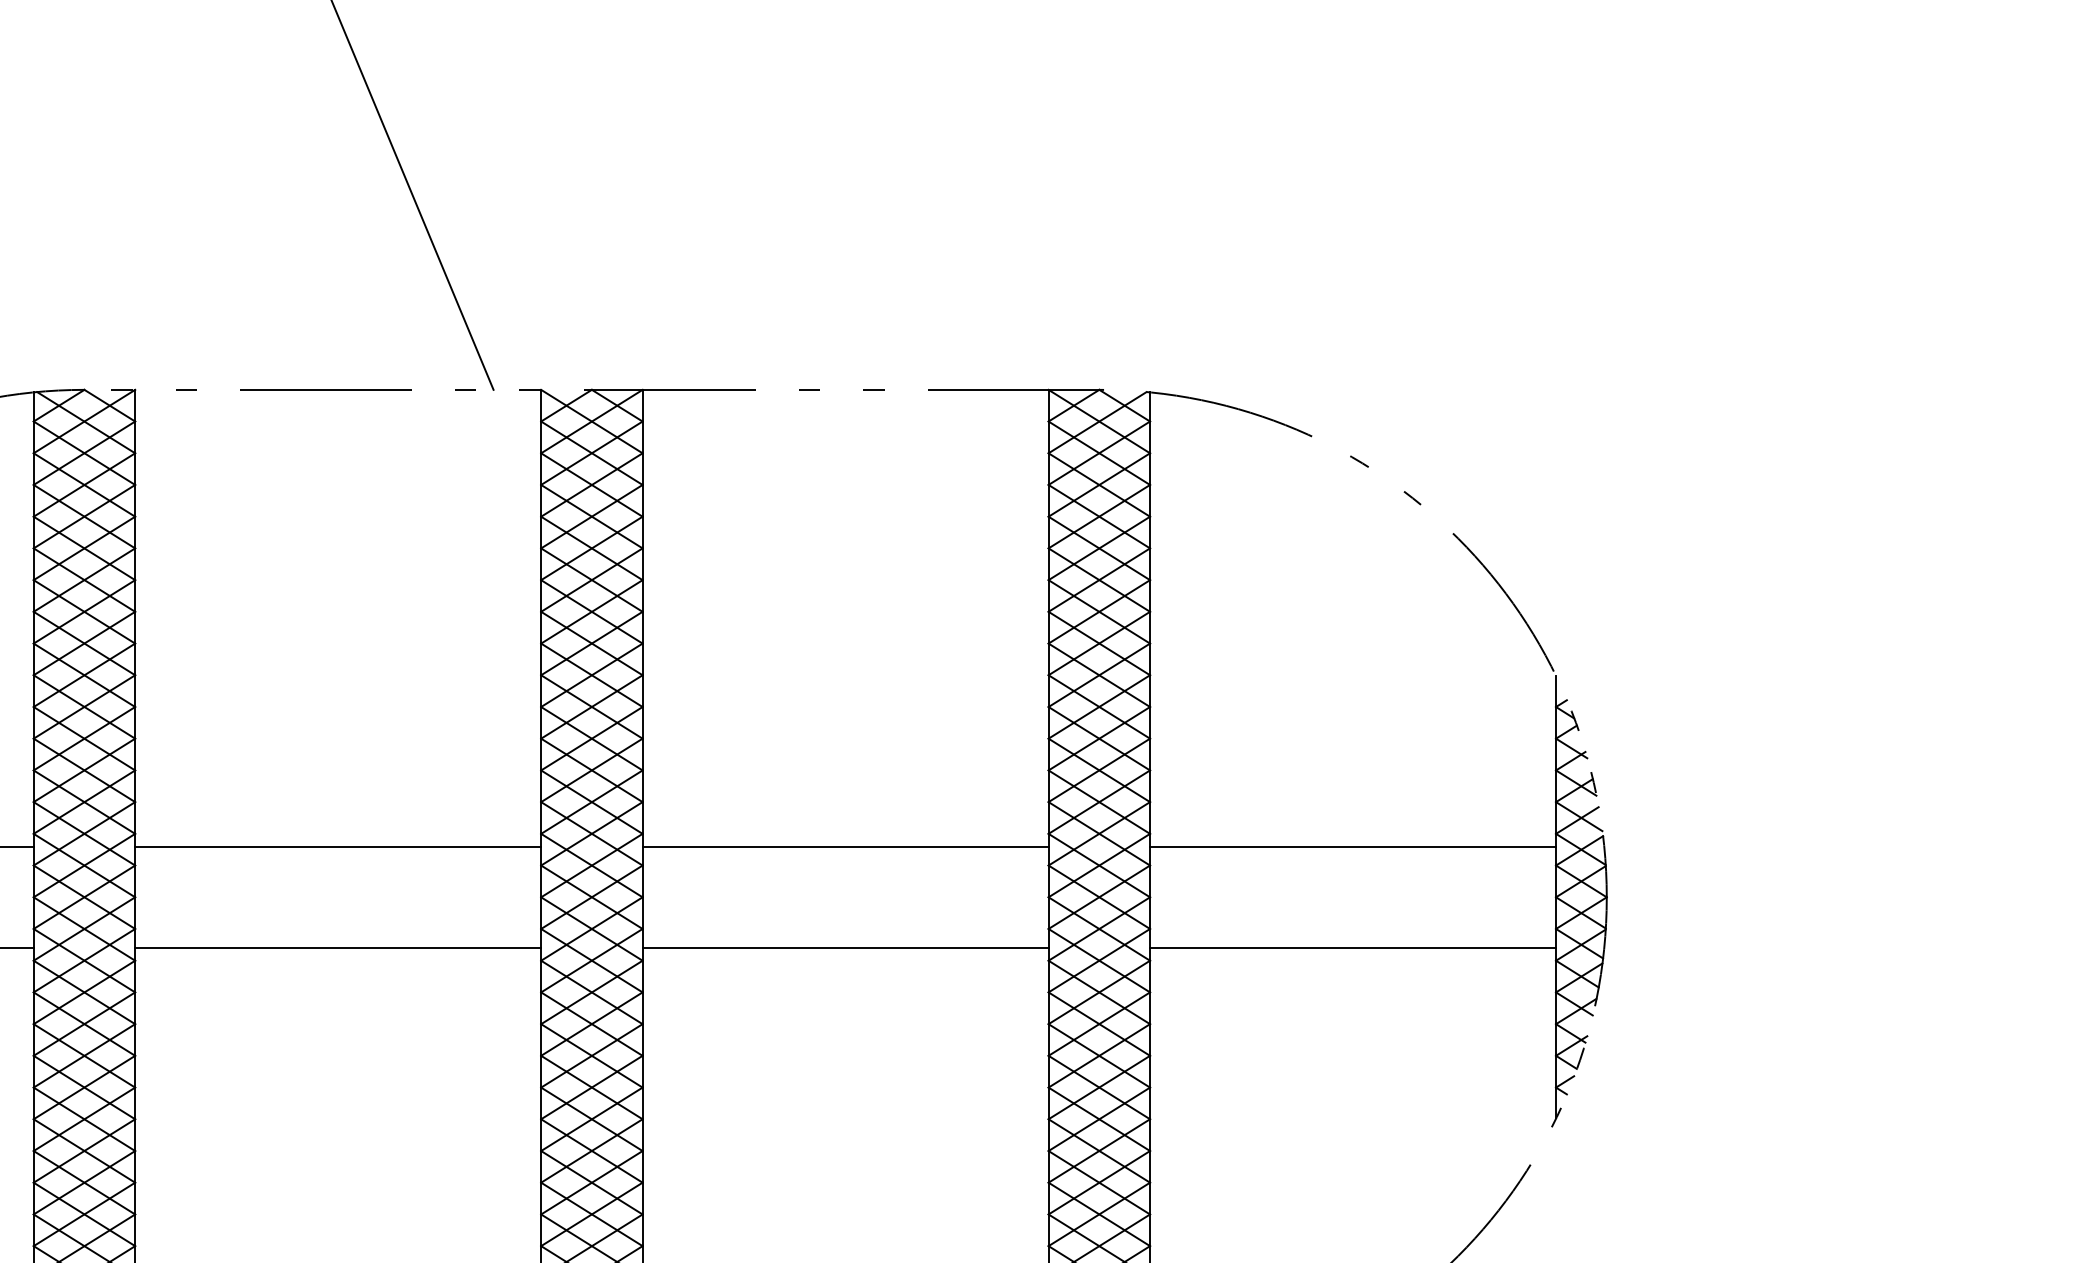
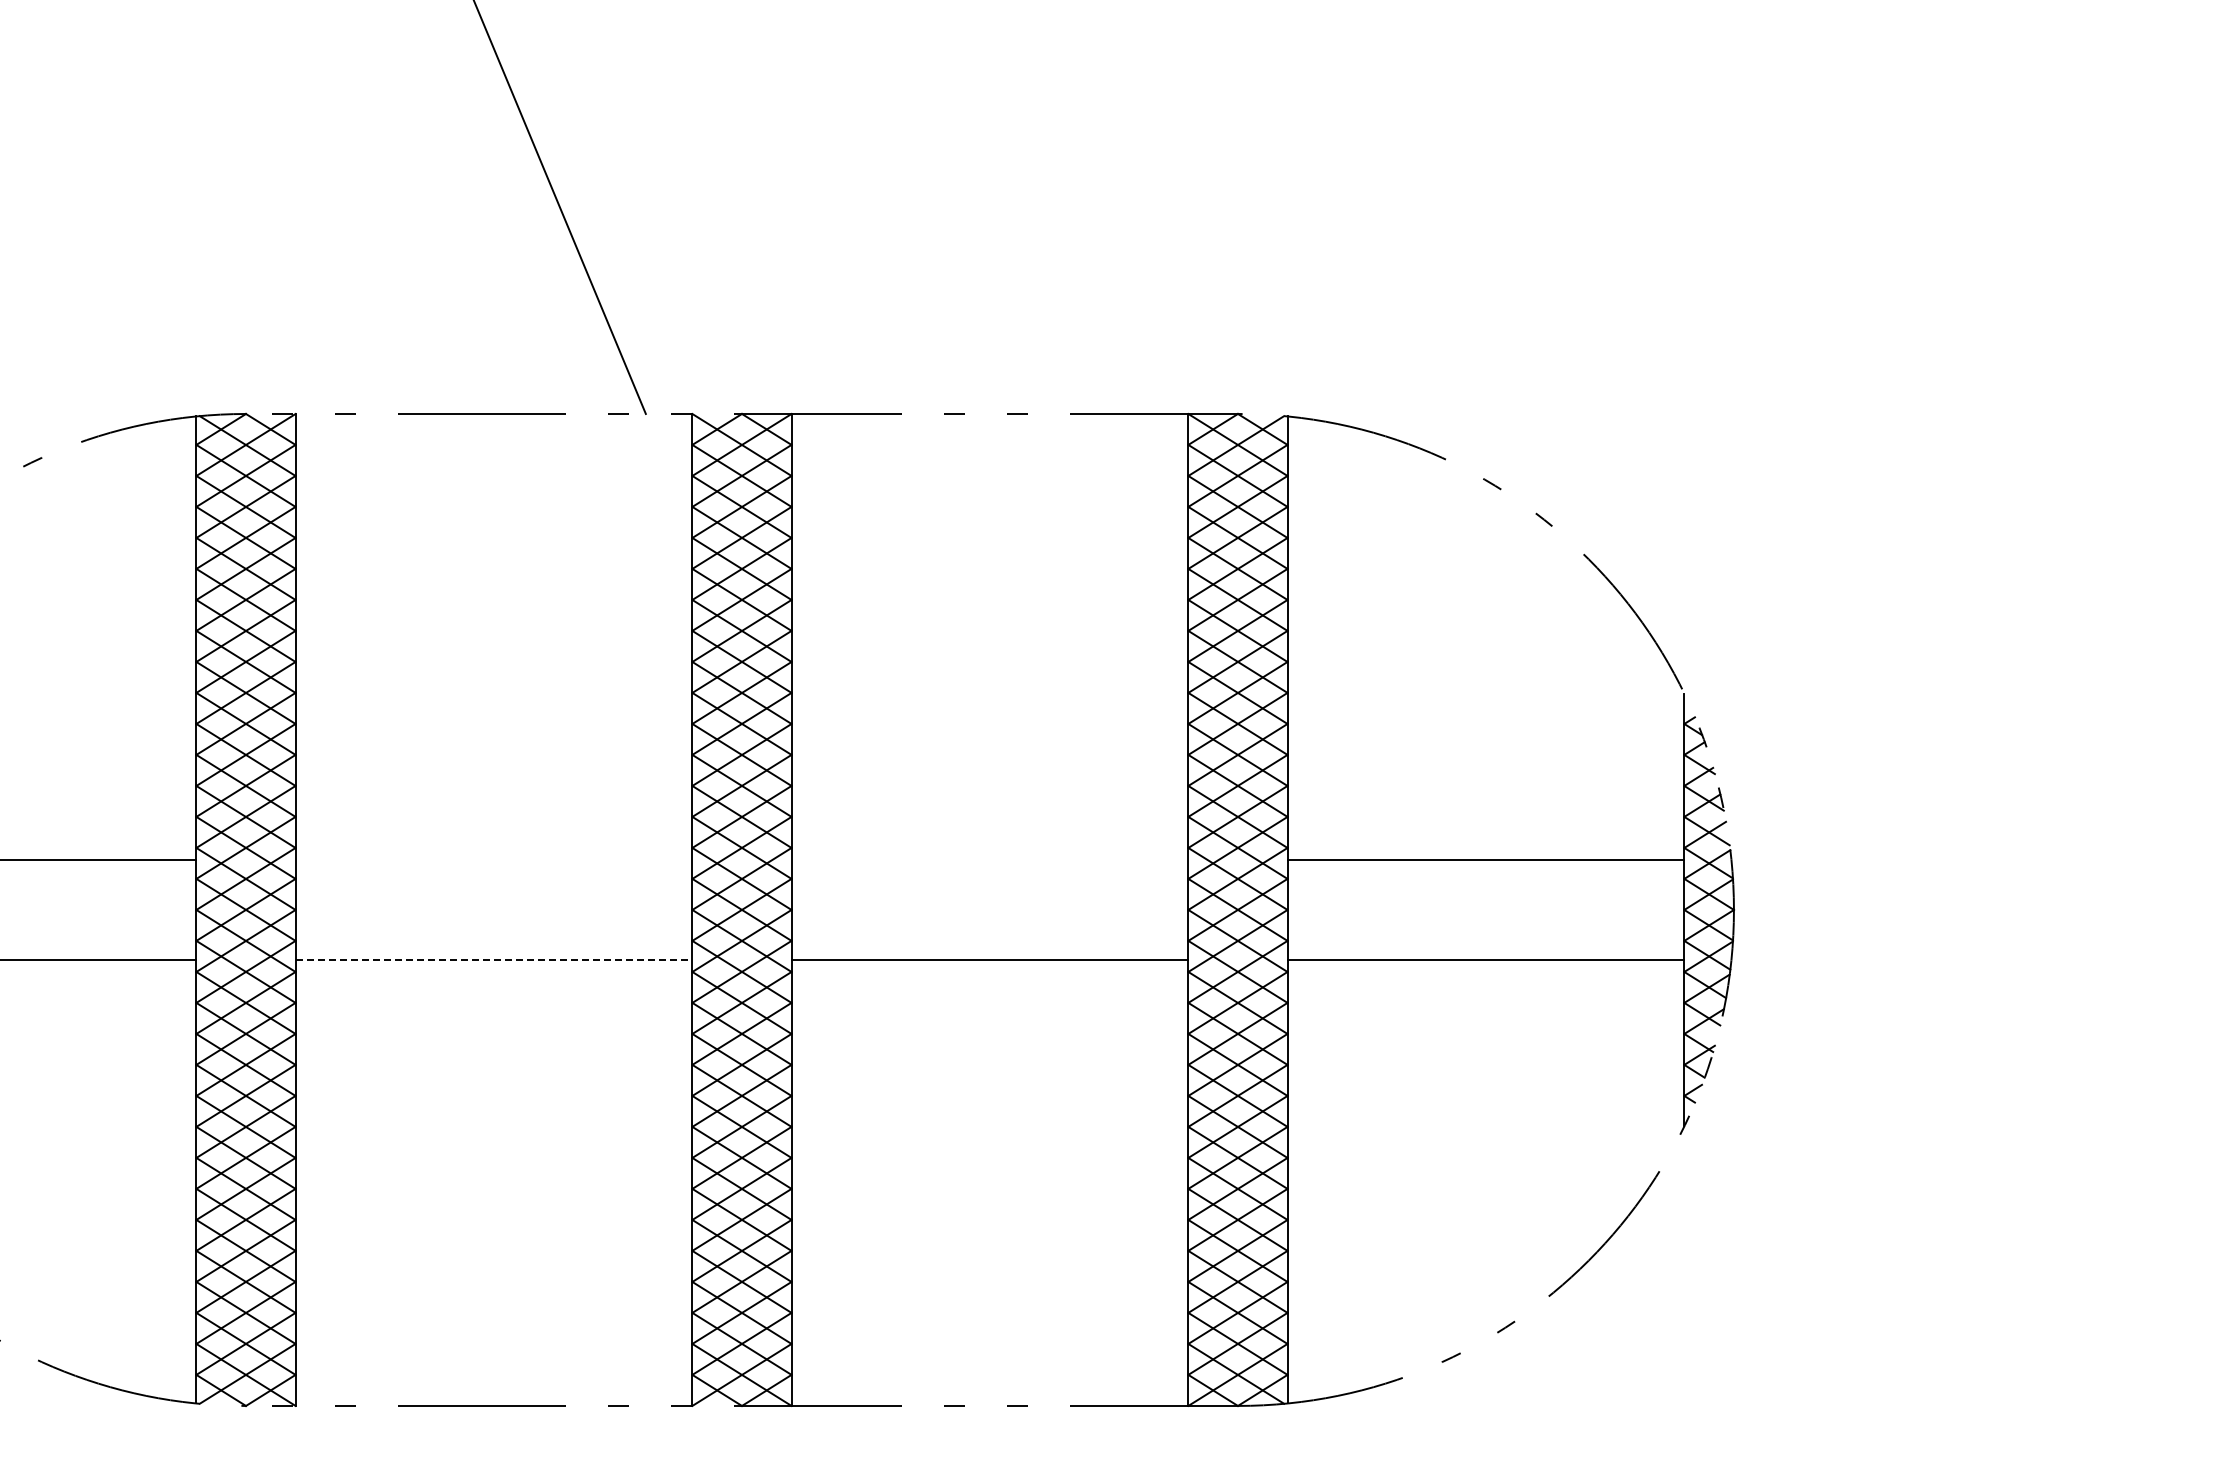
line: (337, 846) -> (493, 860), removed
line: (845, 846) -> (989, 860), removed
line: (338, 947) -> (494, 959), solid -> dashed

